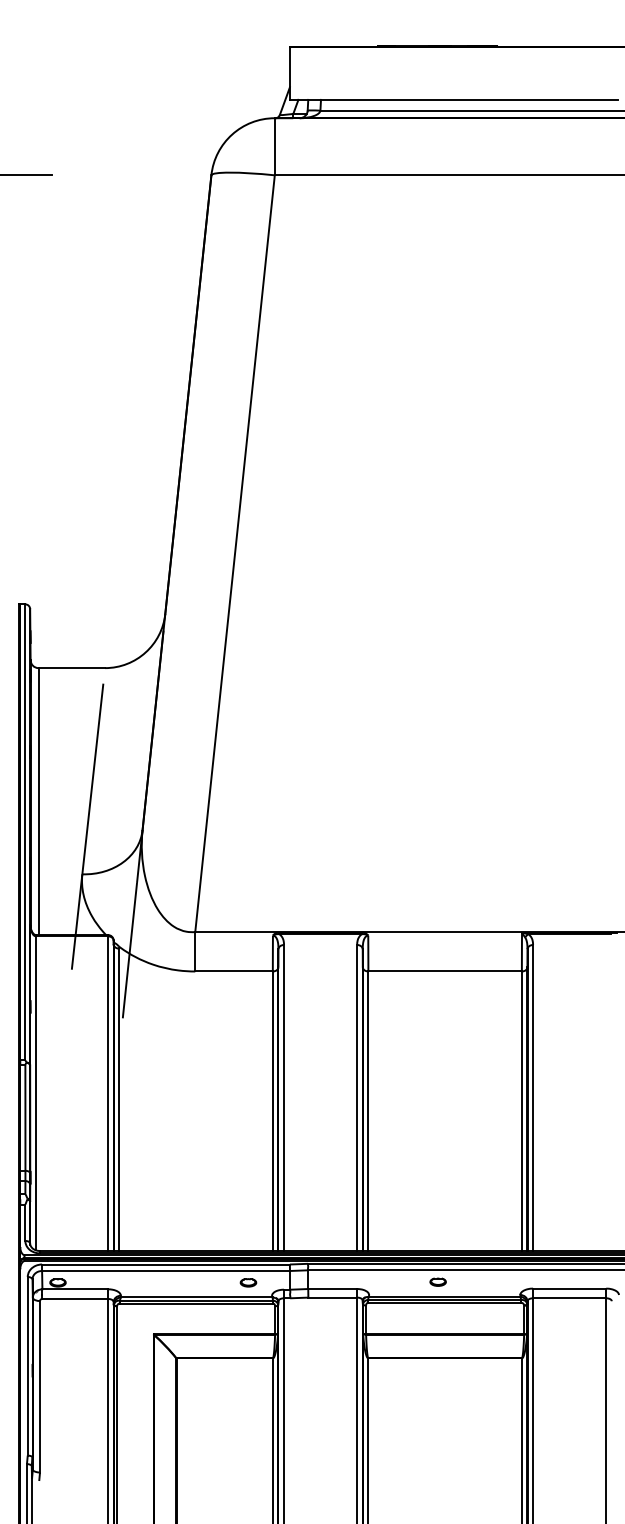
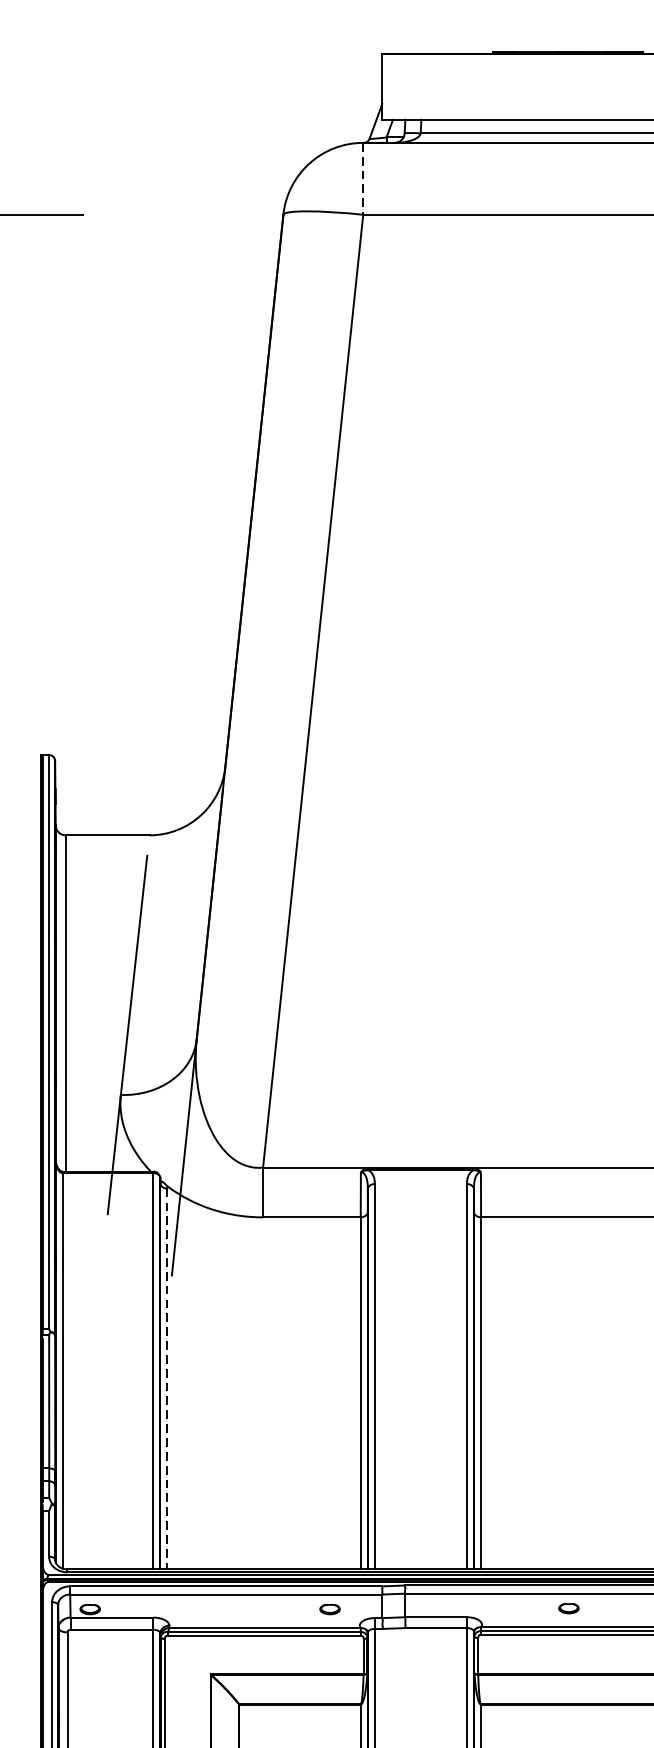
line: (274, 146) -> (362, 178), solid -> dashed
line: (119, 1100) -> (167, 1379), solid -> dashed

